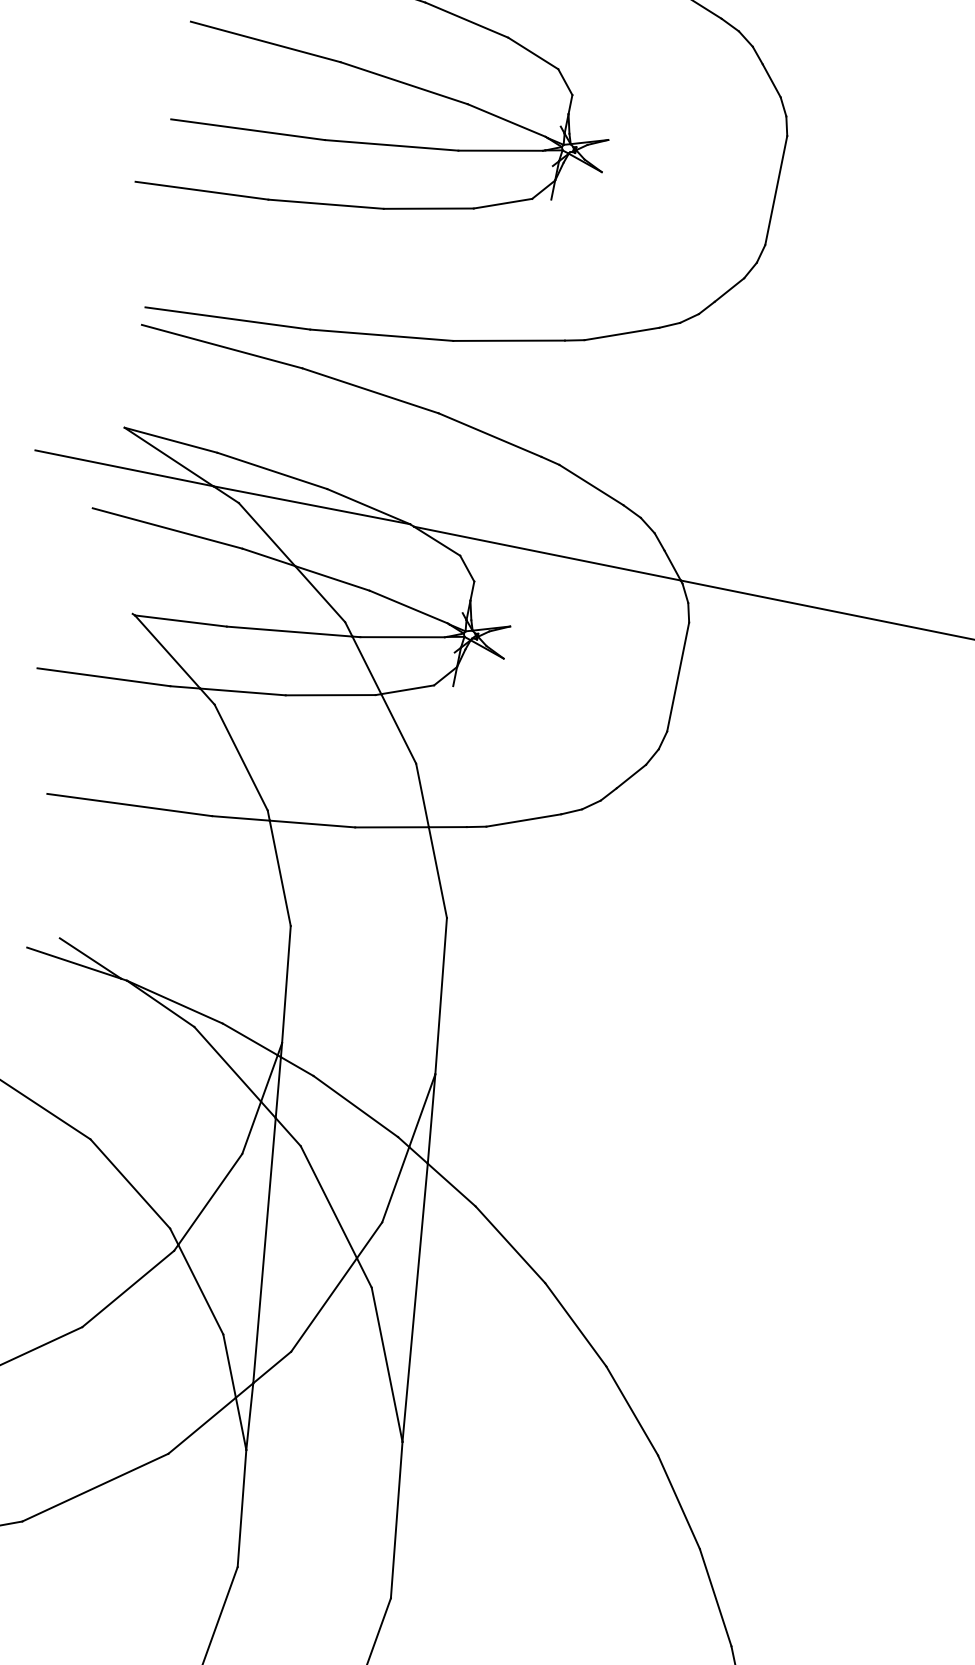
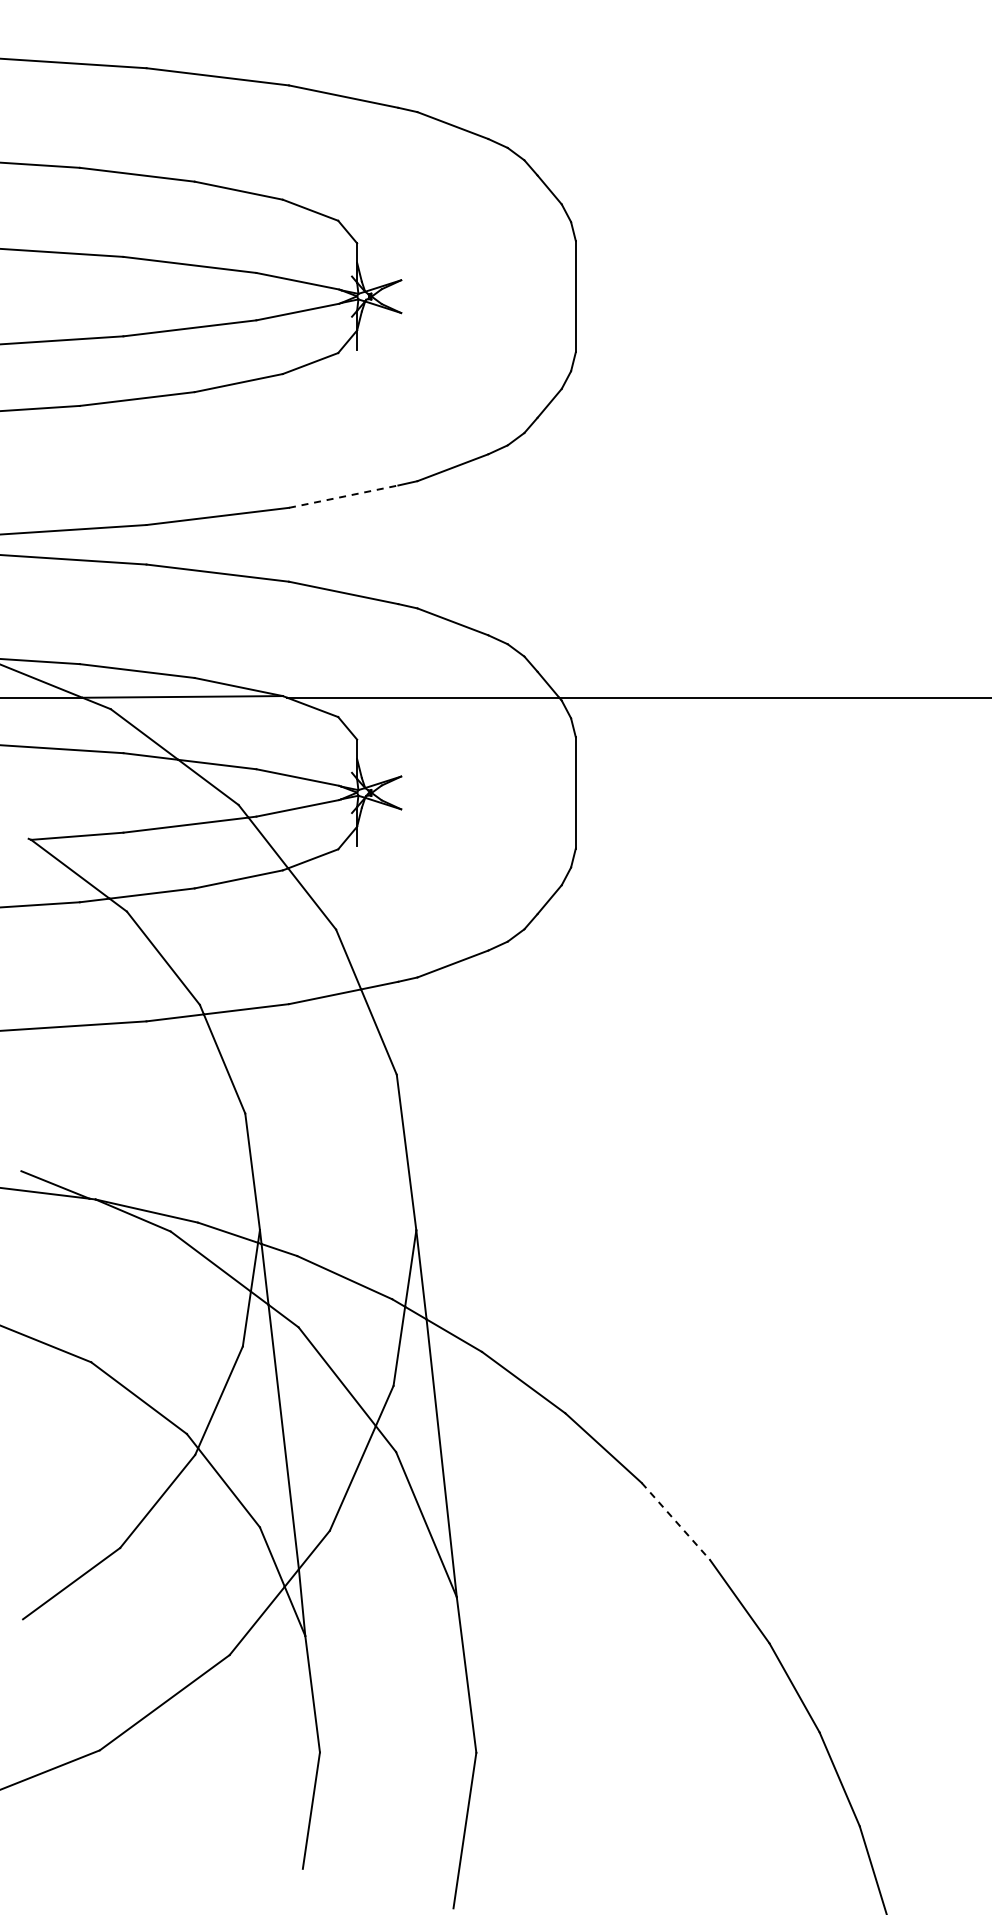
line: (508, 340) -> (343, 496), solid -> dashed
line: (632, 1411) -> (676, 1521), solid -> dashed

